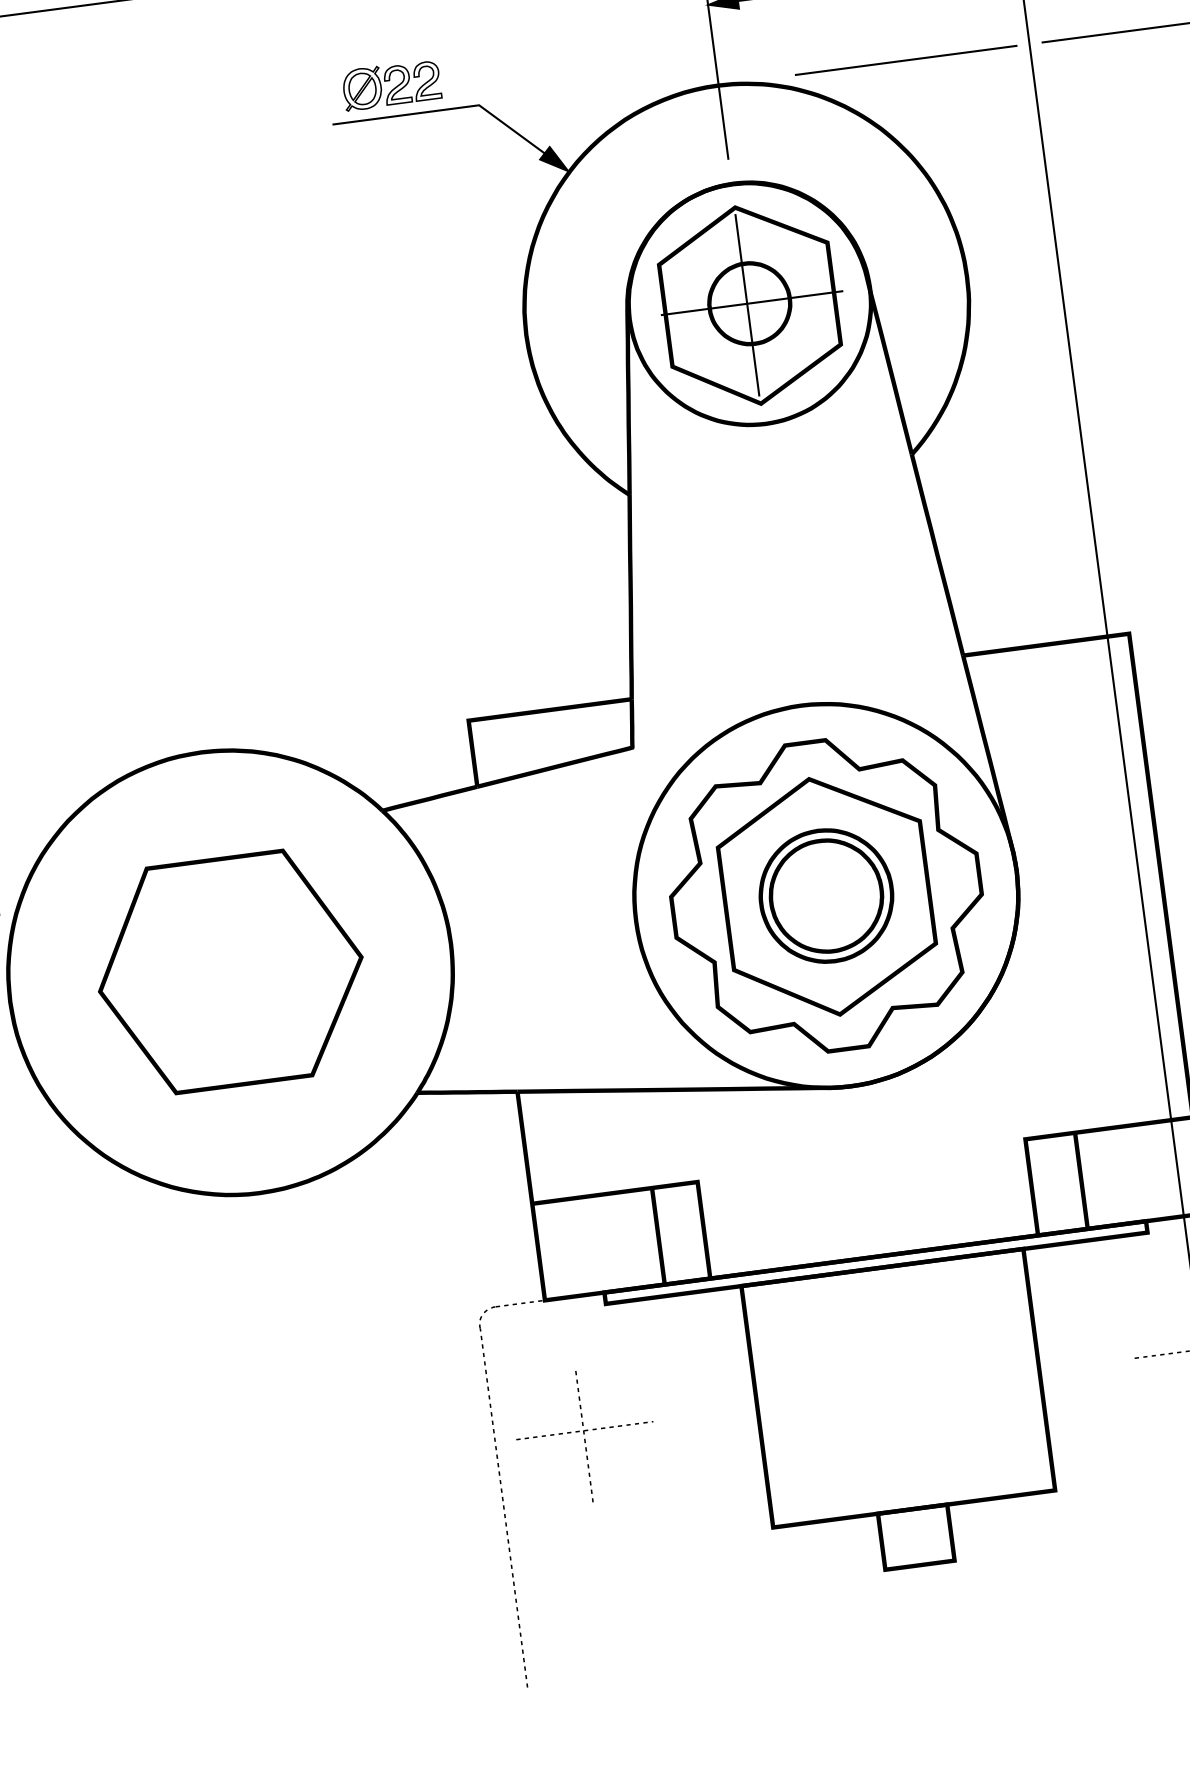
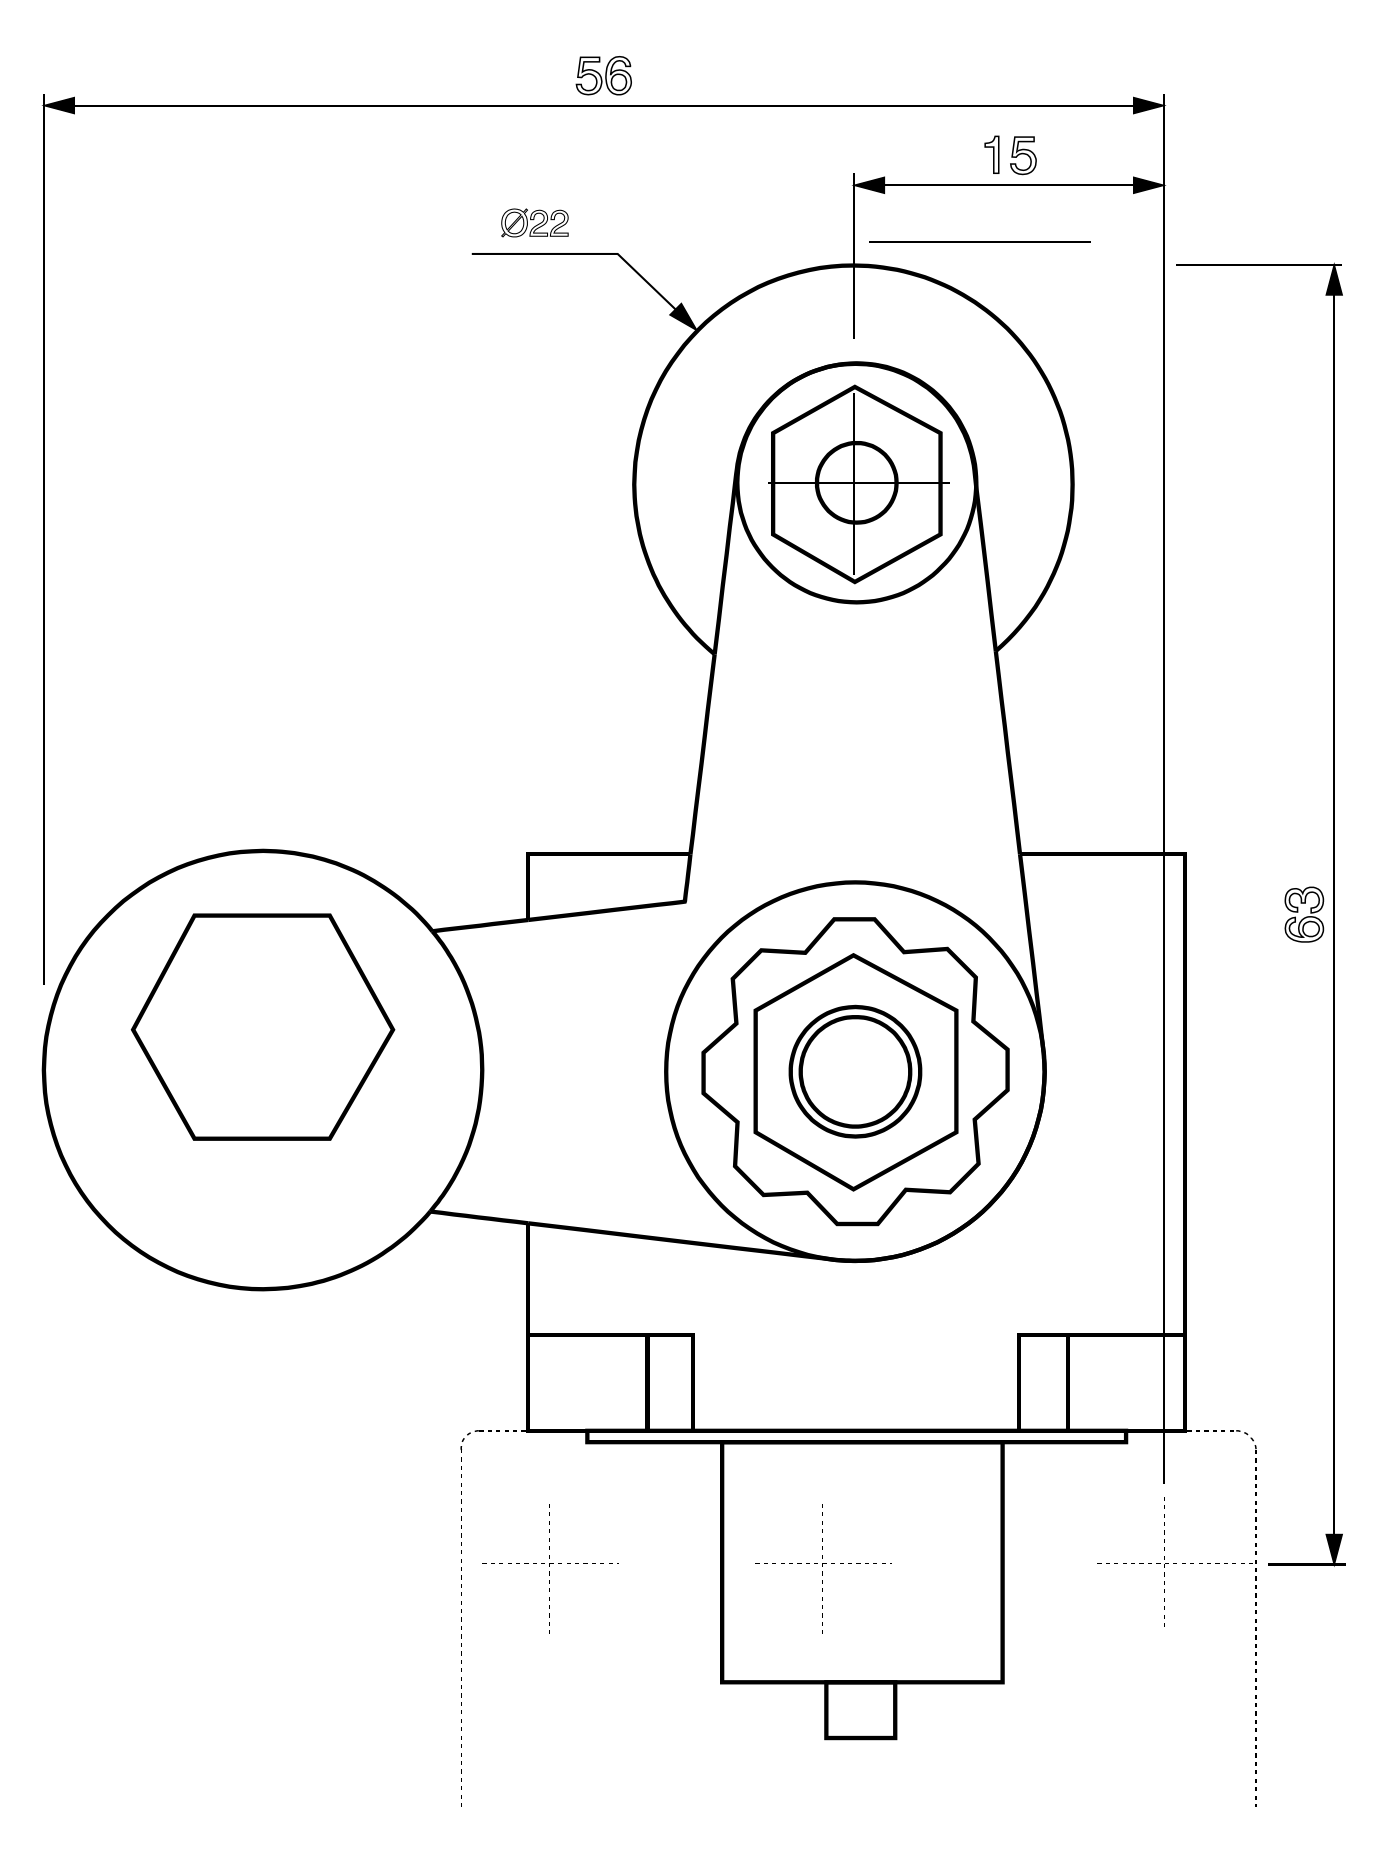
line: (905, 59) -> (979, 241), moved
part: (391, 84) -> (534, 222), size x0.7
part: (229, 971) -> (262, 1026), moved
part: (860, 1399) -> (823, 1568), added

